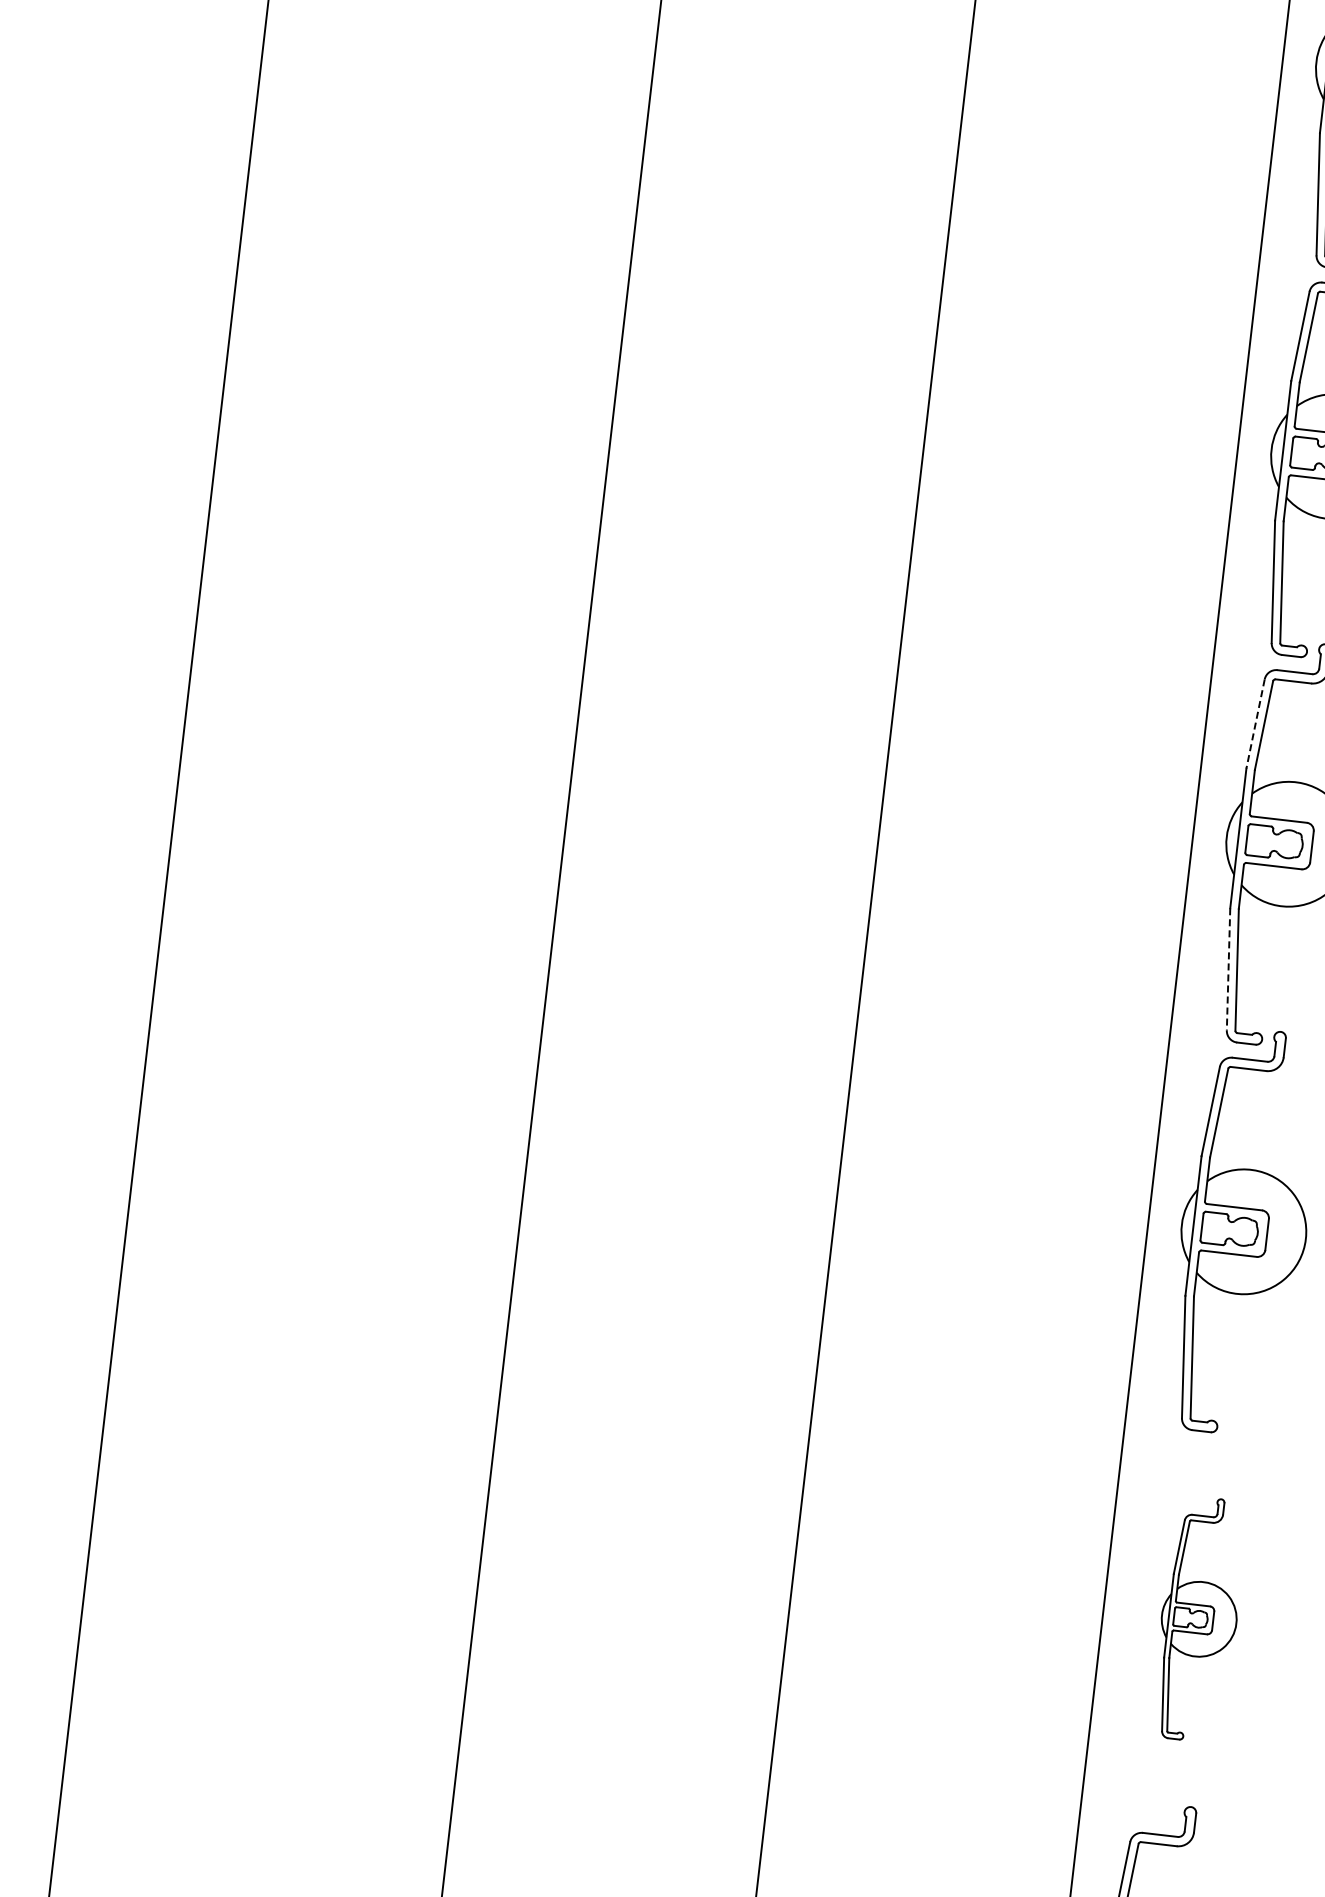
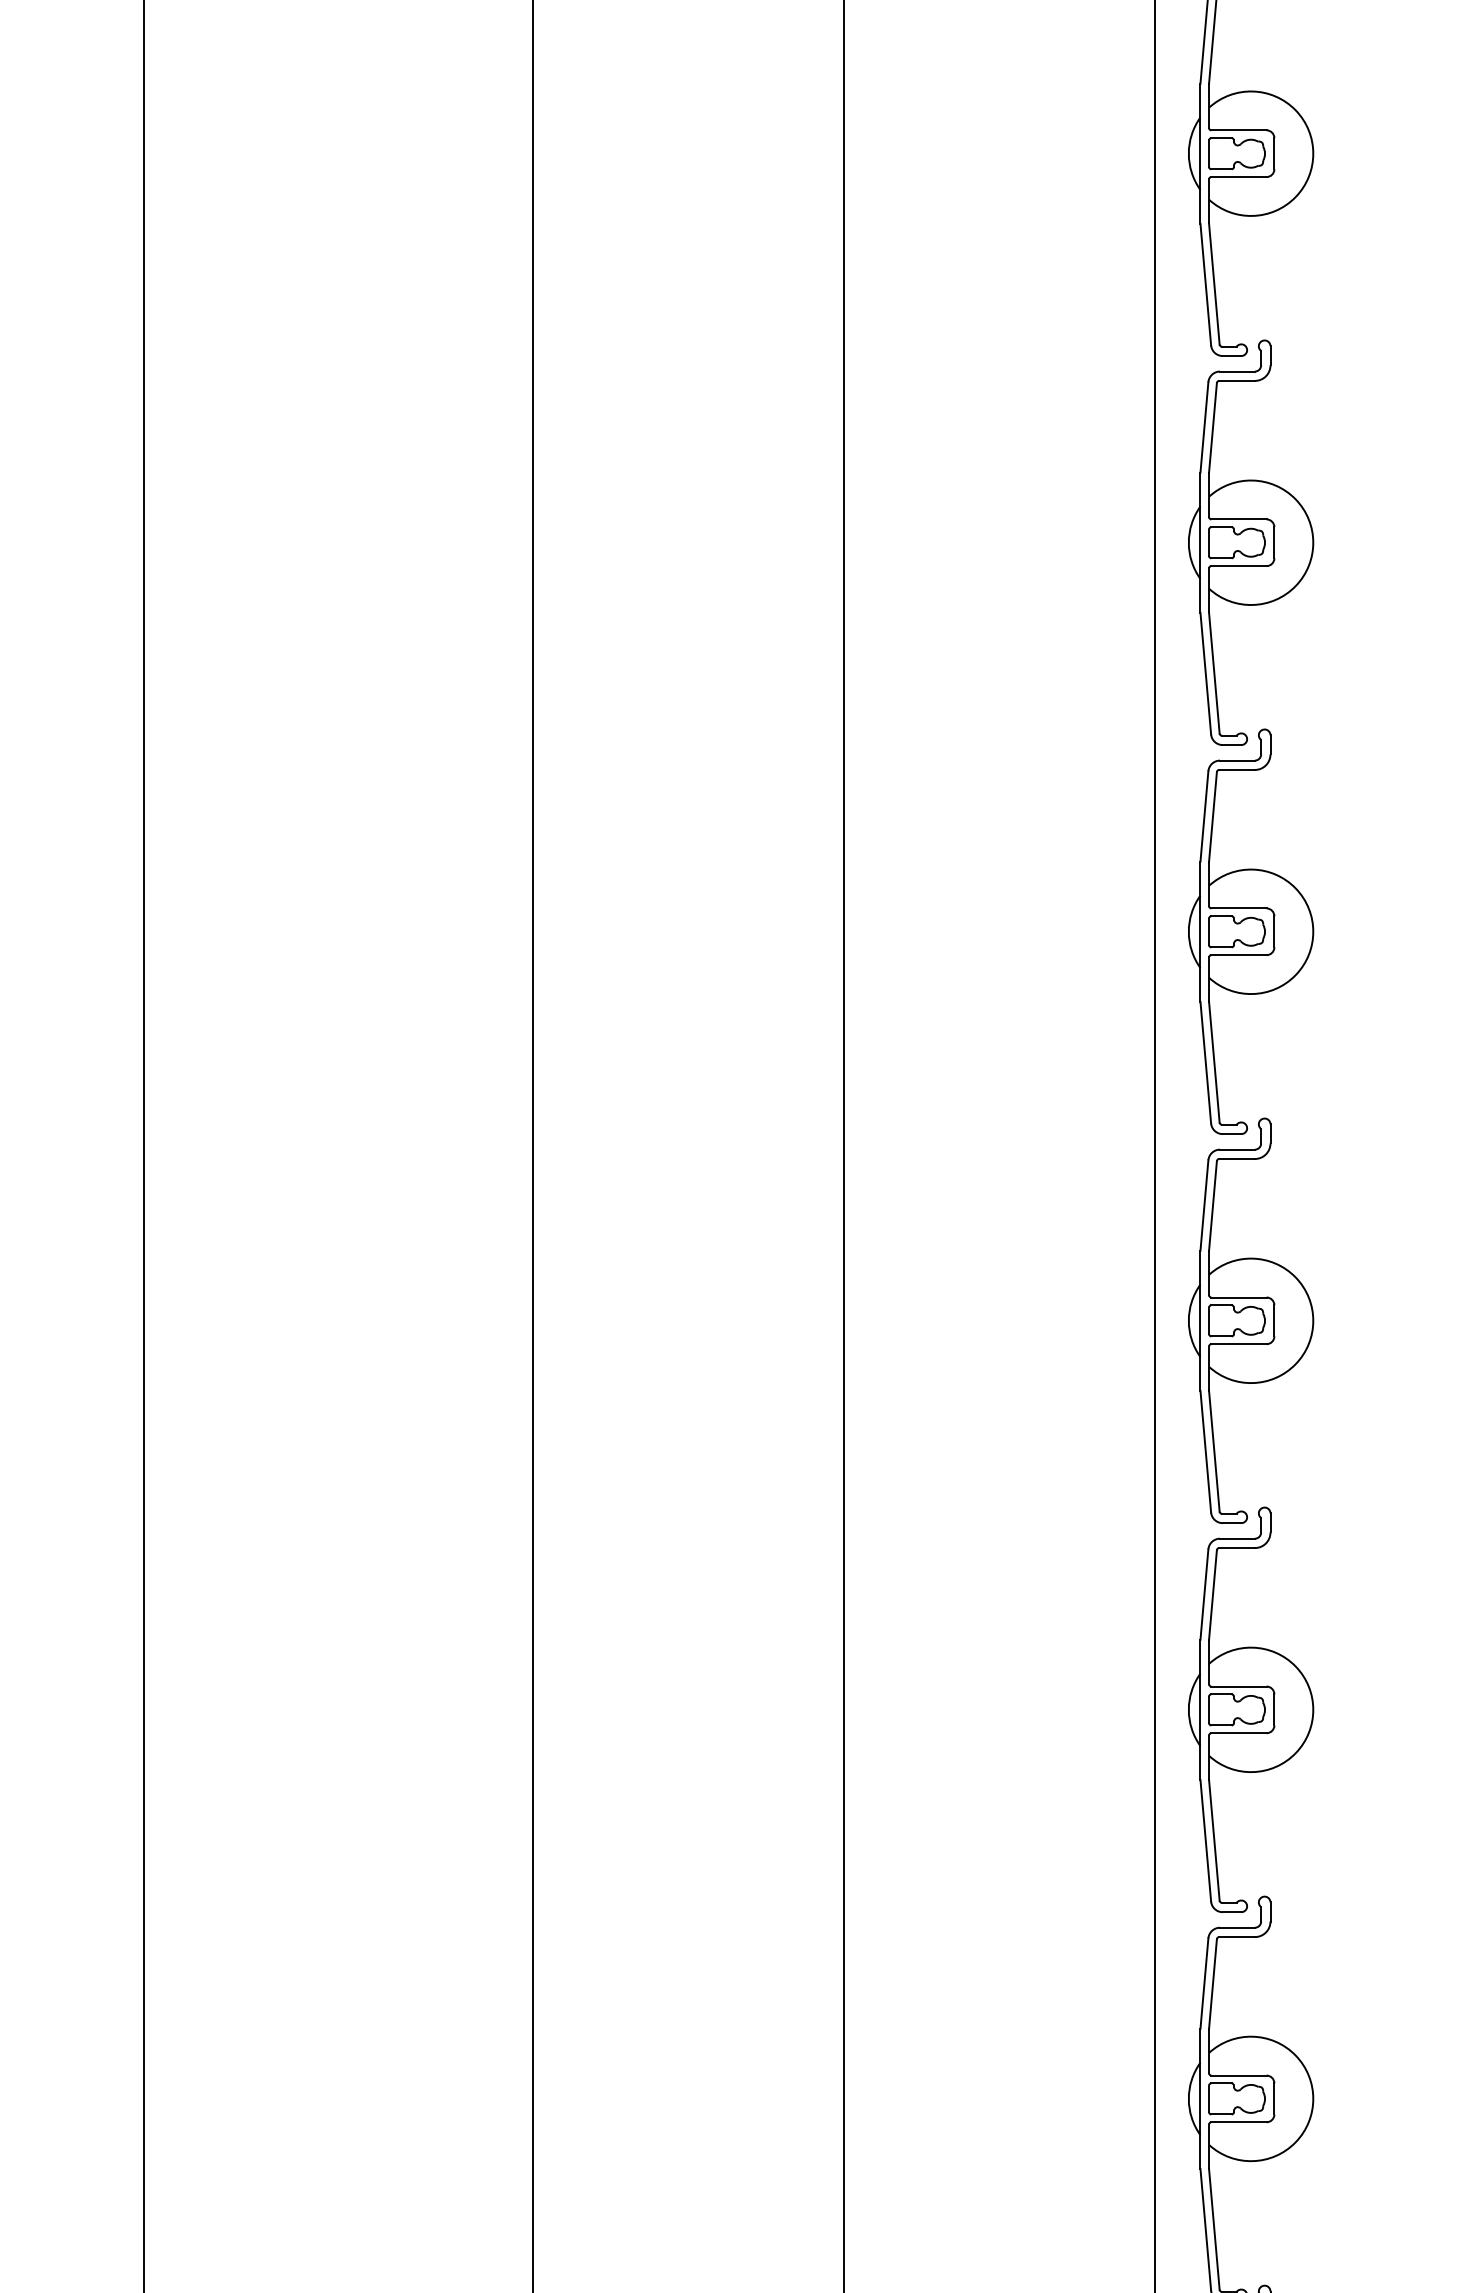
line: (1255, 724) -> (1204, 816), dashed -> solid
line: (1228, 970) -> (1205, 1063), dashed -> solid
part: (1199, 1619) -> (1251, 1709), size x1.67

